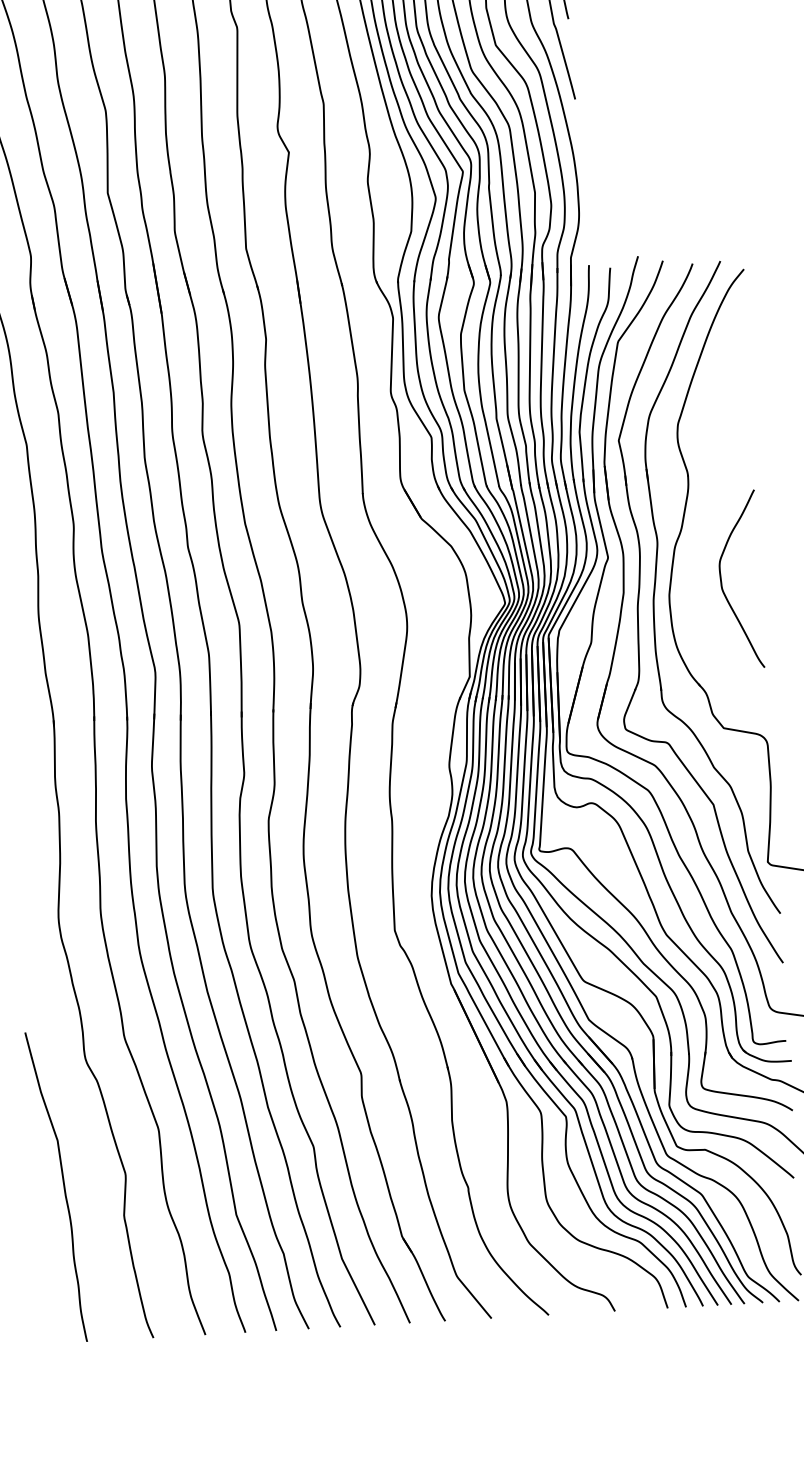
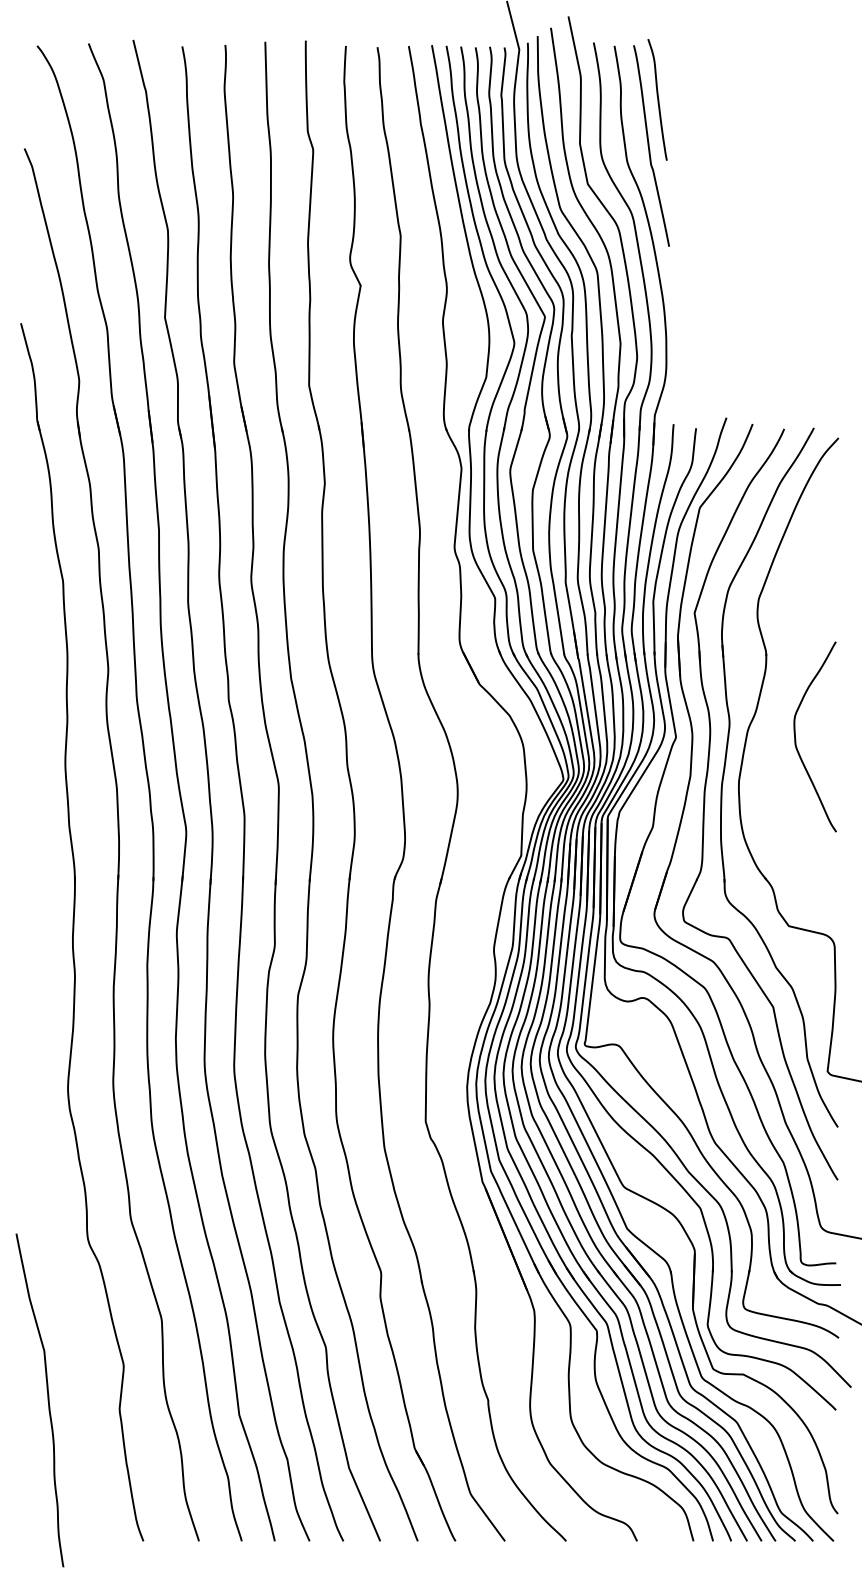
curve: (722, 583) -> (796, 739), moved
curve: (63, 1186) -> (47, 1400), moved

